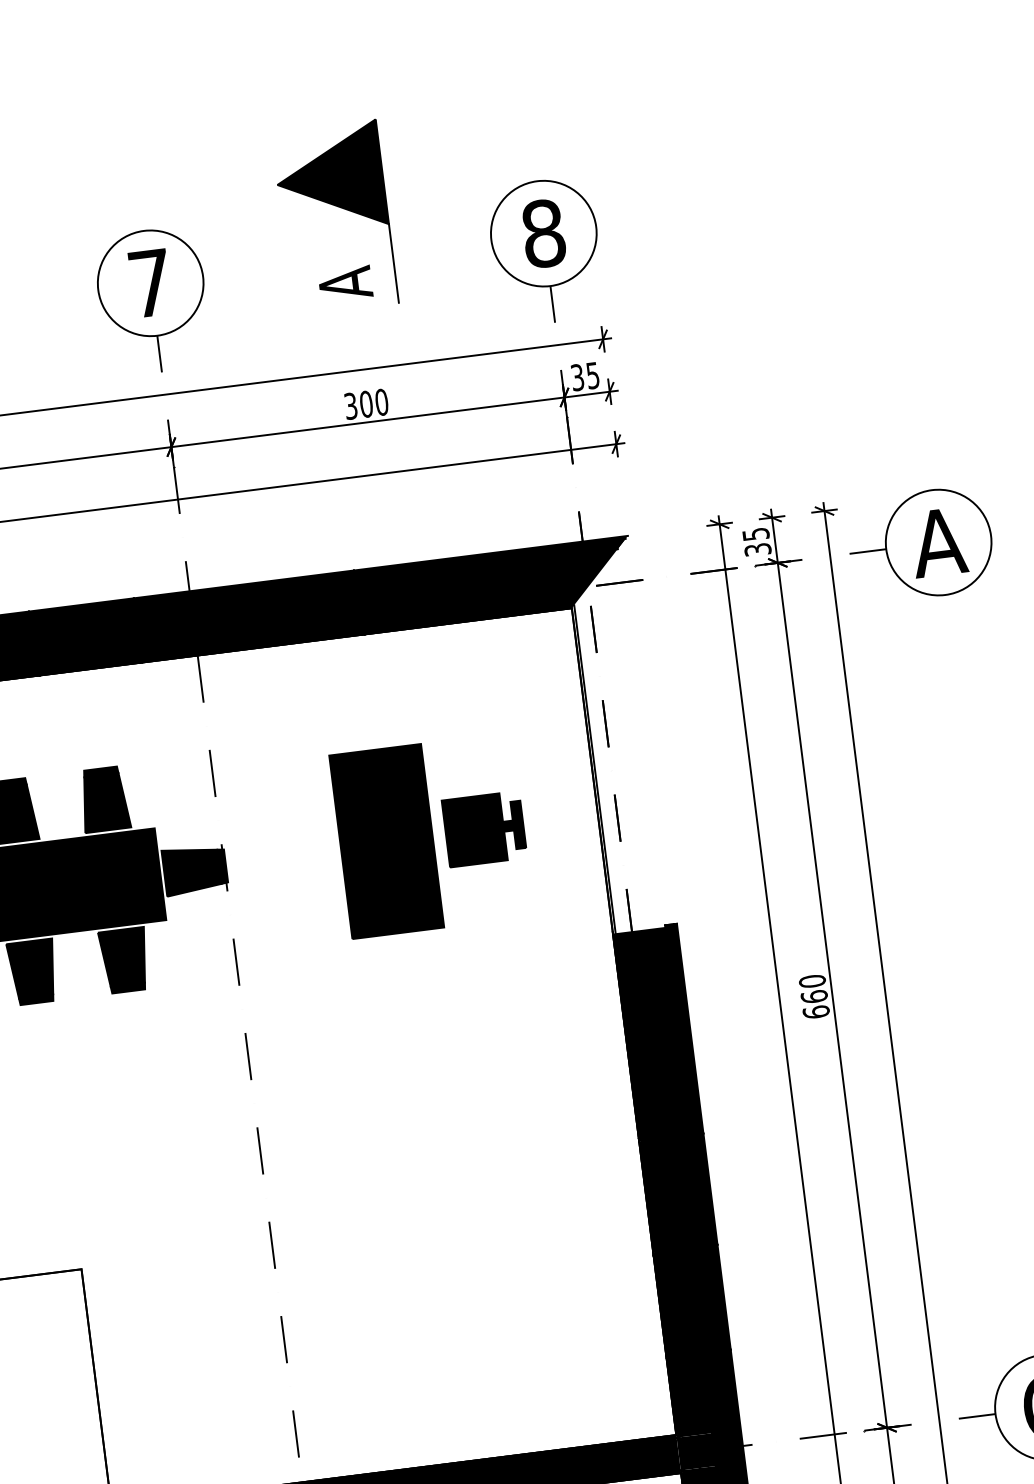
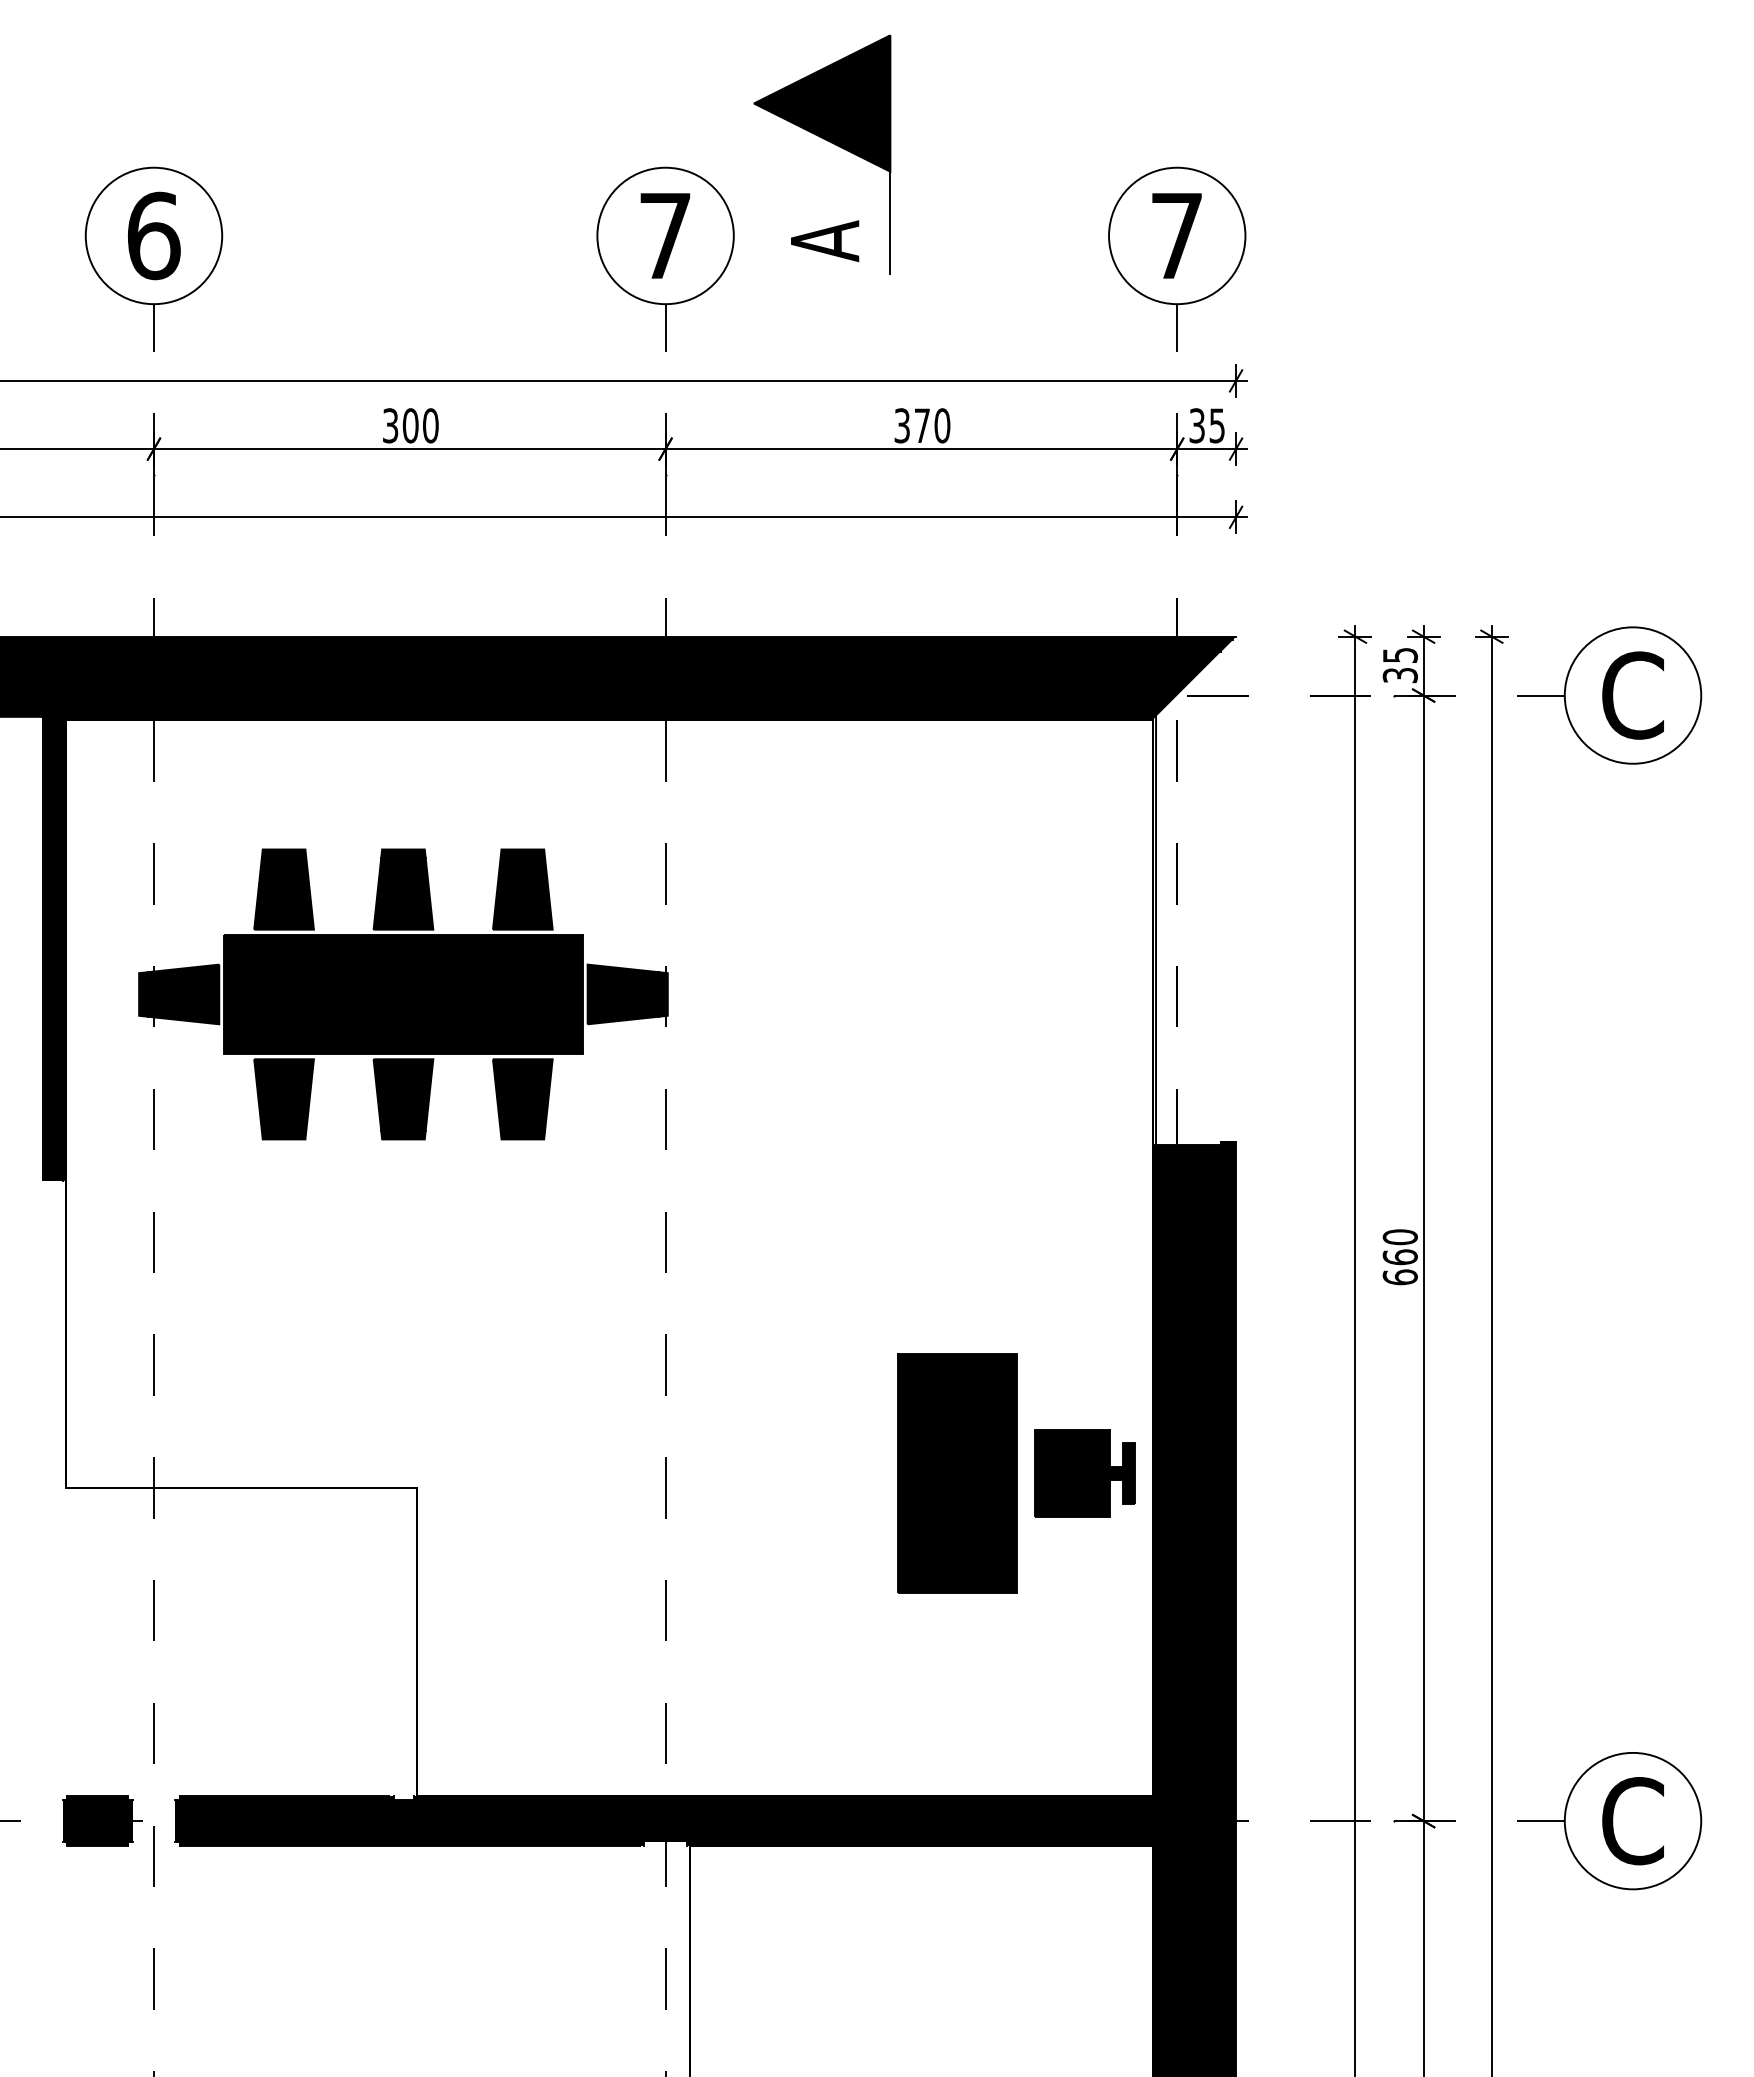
part: (339, 207) -> (829, 142), moved
text: (543, 233) -> (1177, 235), 8 -> 7
text: (366, 404) -> (922, 425), 300 -> 370
text: (938, 542) -> (1632, 695), A -> C
part: (432, 836) -> (1016, 1473), moved

